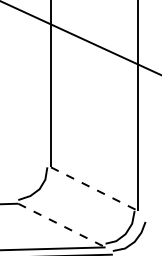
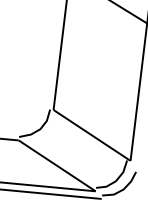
line: (94, 189) -> (91, 135), dashed -> solid
line: (61, 225) -> (56, 165), dashed -> solid

